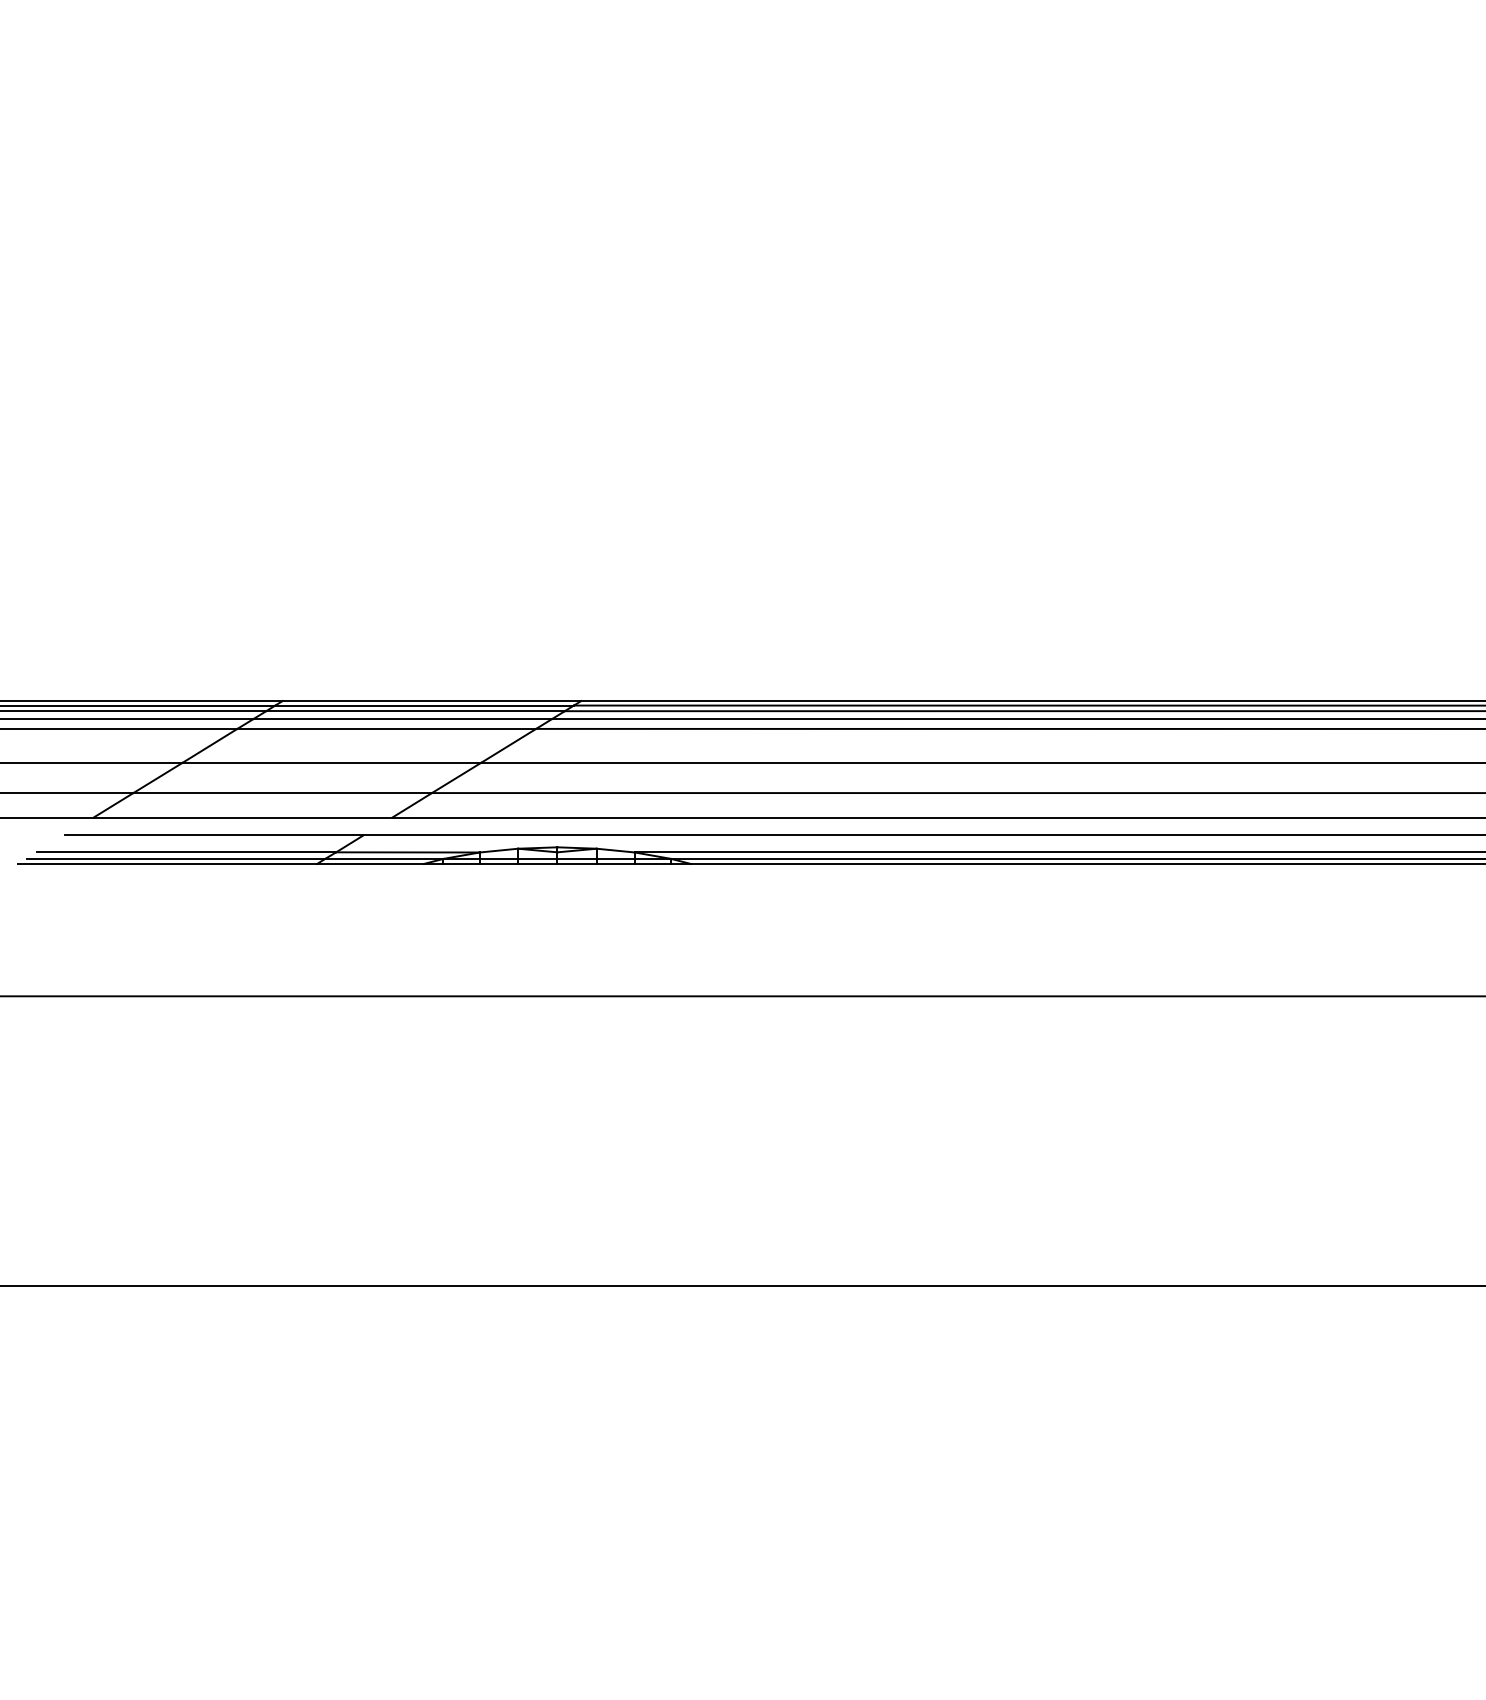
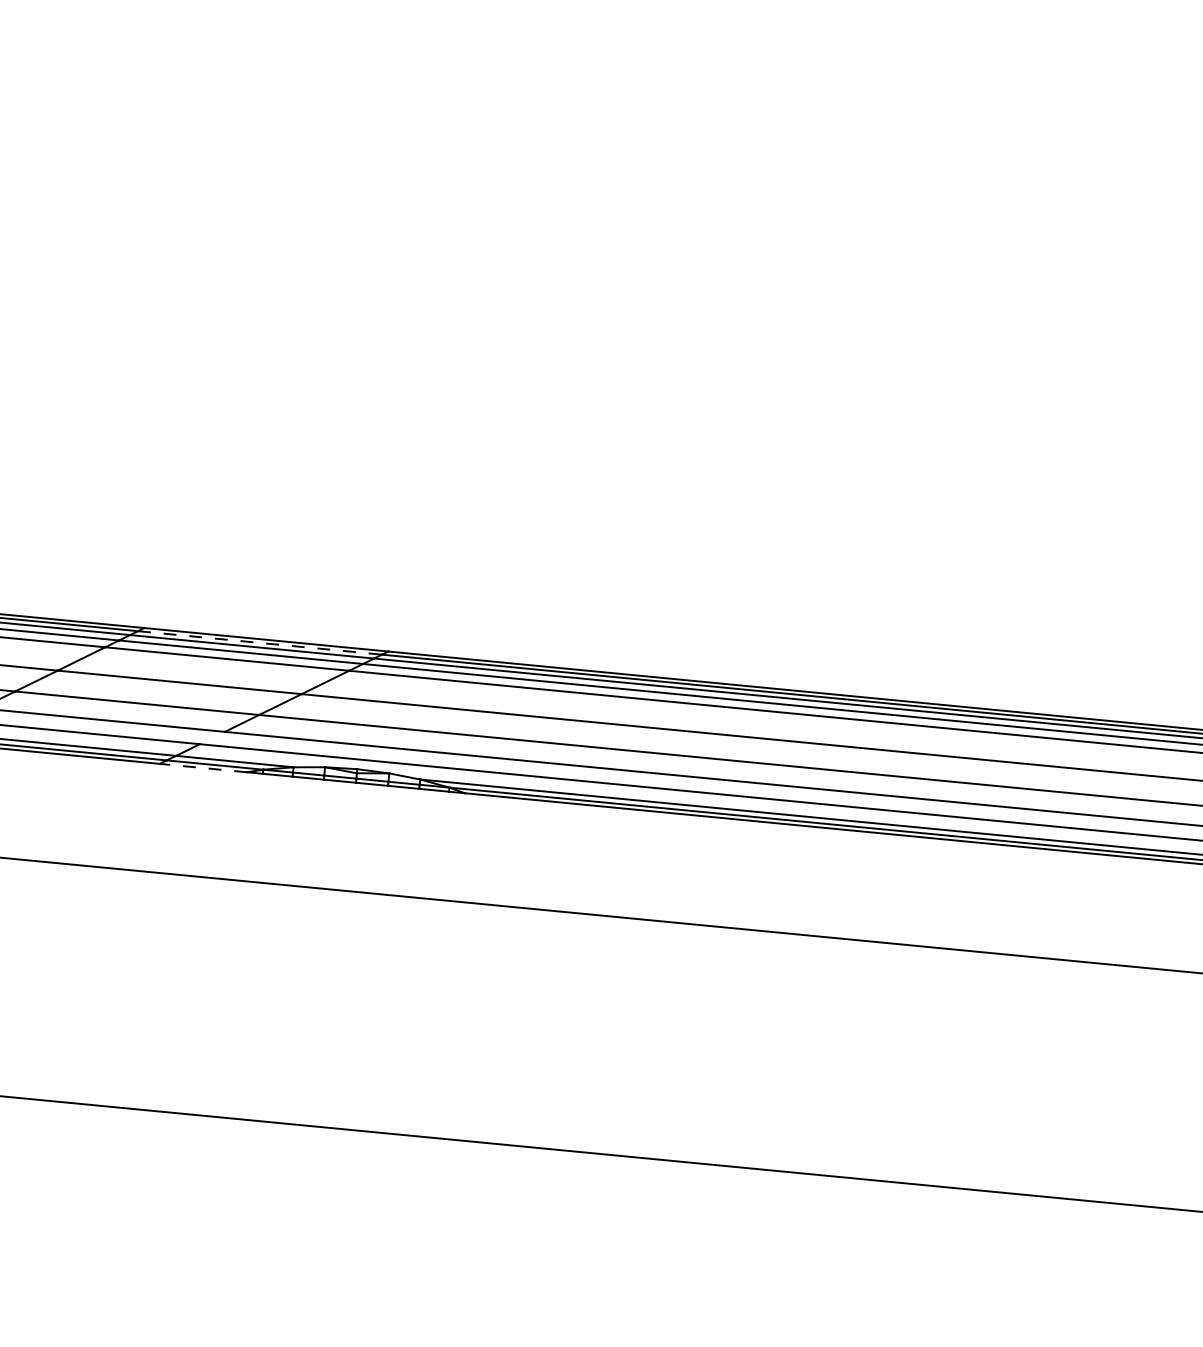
line: (425, 705) -> (260, 642), solid -> dashed
line: (370, 863) -> (203, 767), solid -> dashed

